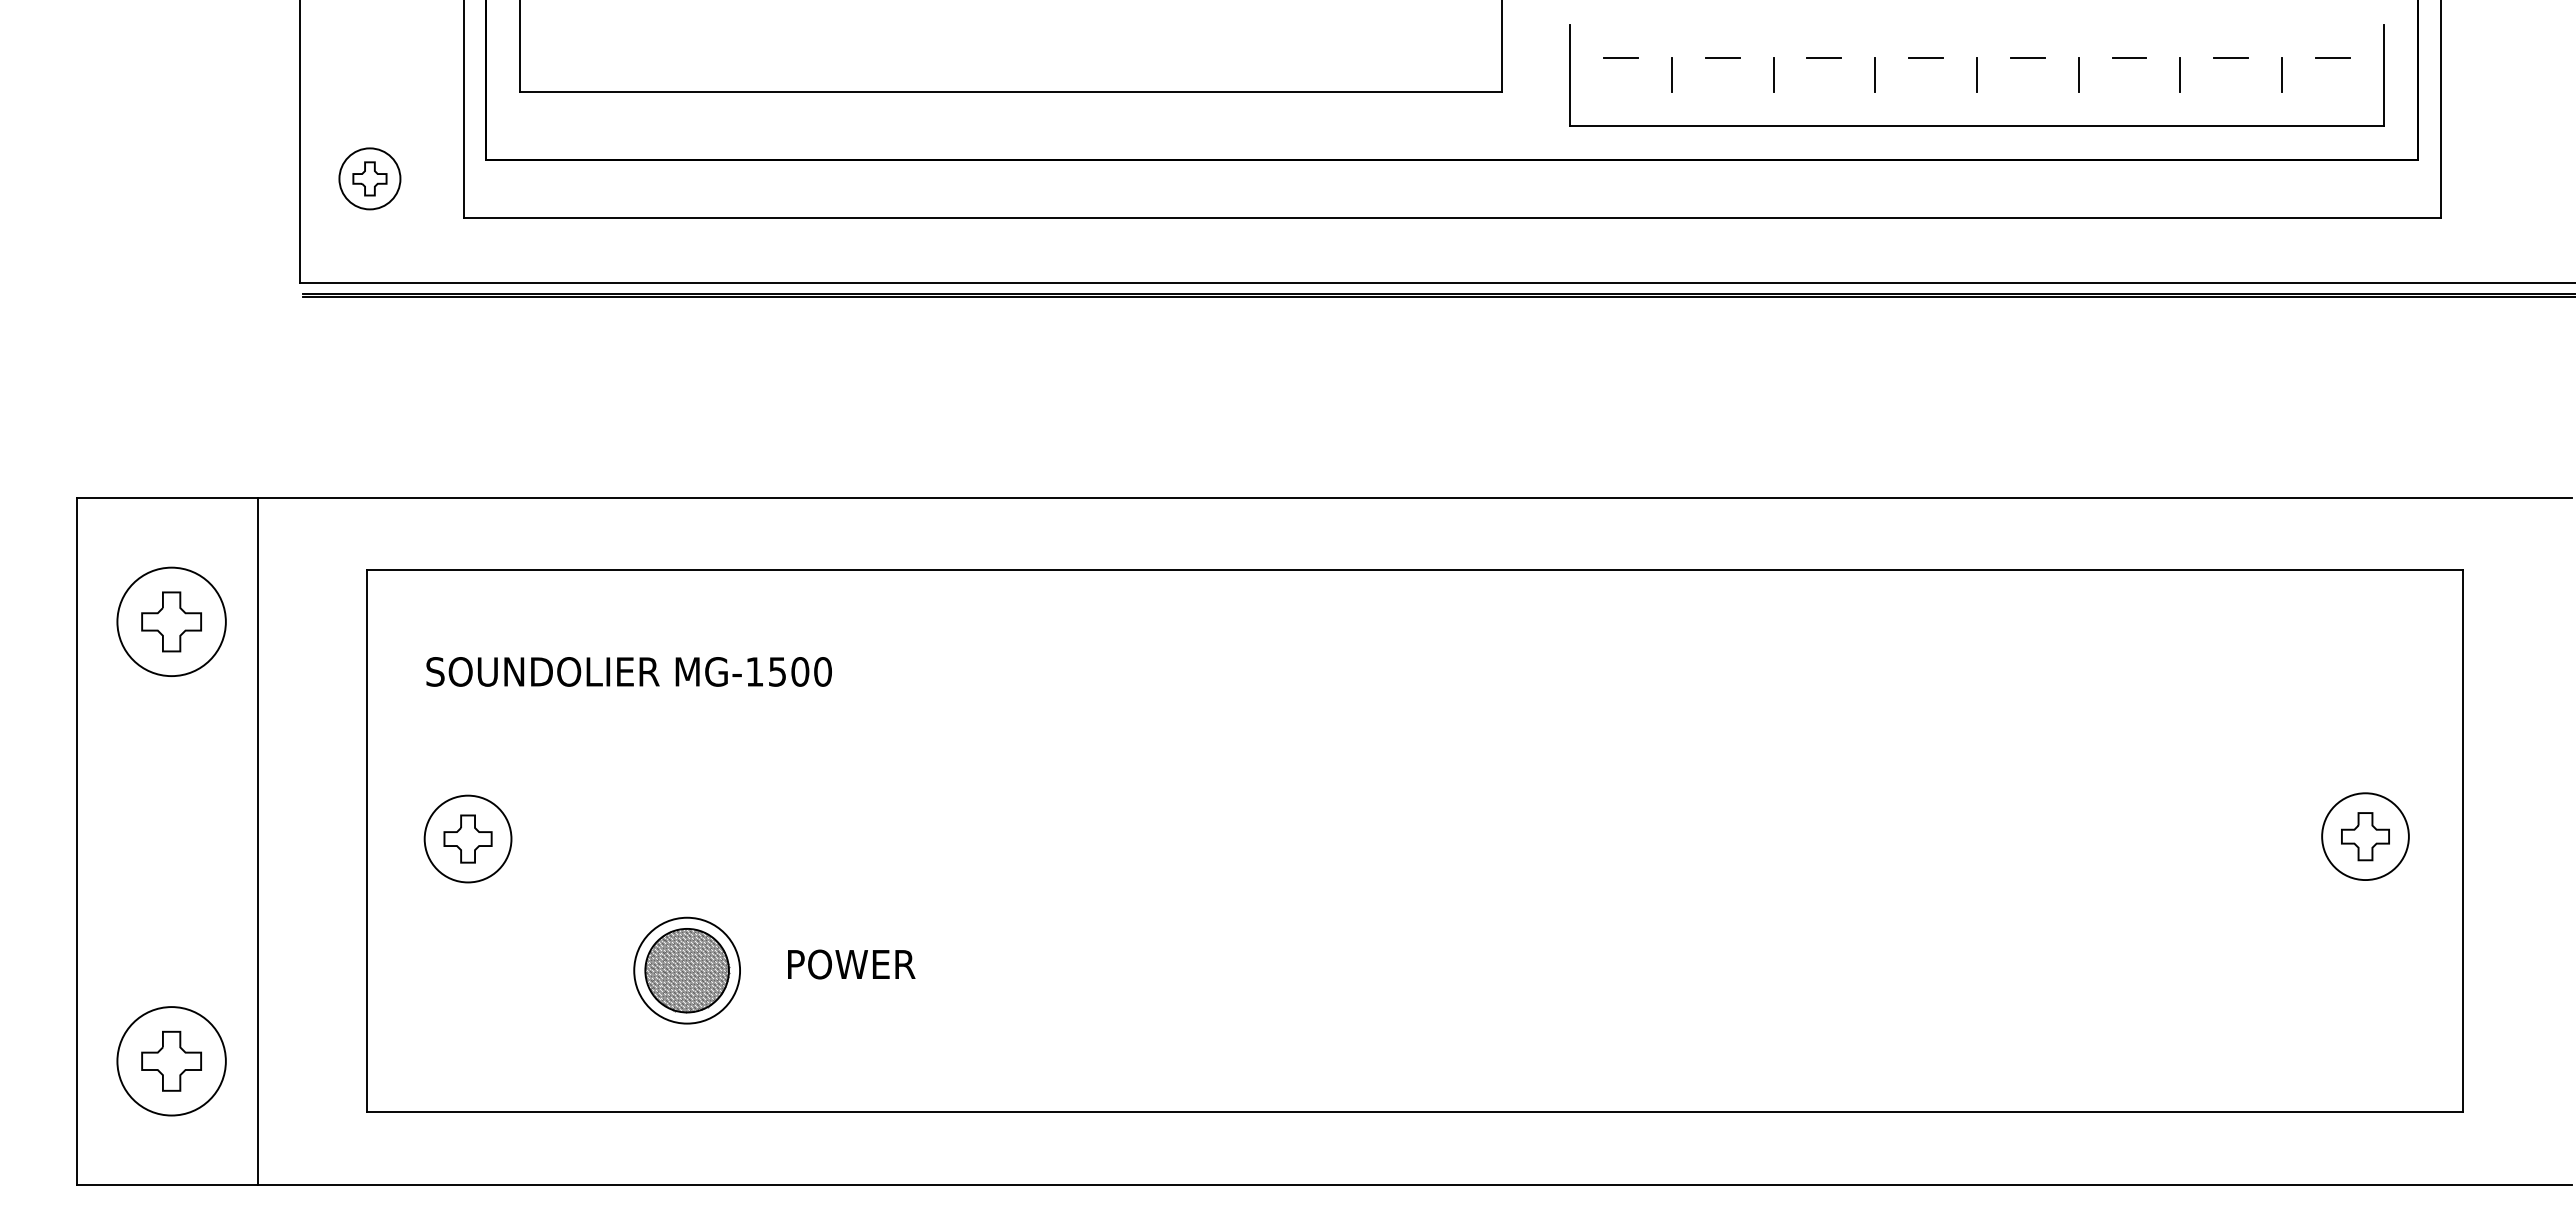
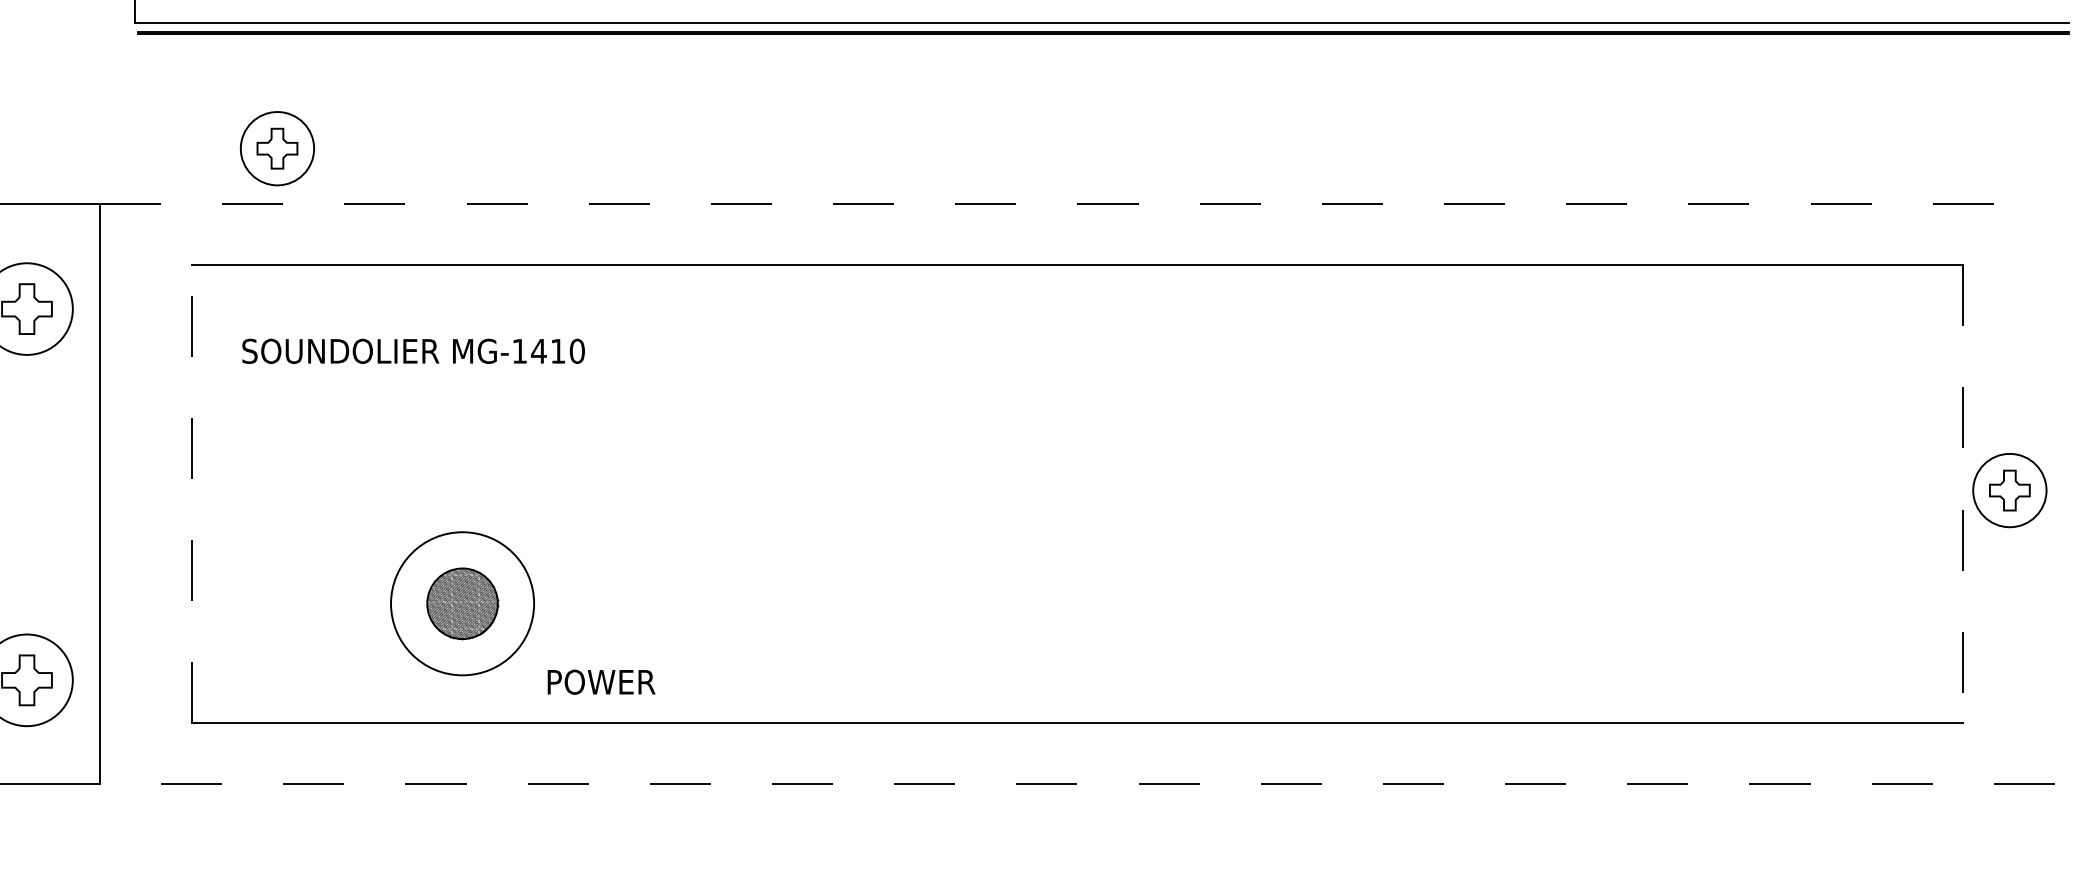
line: (1414, 497) -> (1077, 203), solid -> dashed
text: (788, 671) -> (548, 351), MG-1500 -> MG-1410
part: (2365, 836) -> (2009, 490), moved
part: (467, 838) -> (276, 148), moved
line: (366, 840) -> (191, 493), solid -> dashed
line: (2463, 841) -> (1963, 494), solid -> dashed
text: (851, 964) -> (601, 682), moved
circle: (687, 970) -> (462, 603), size x1.6
line: (1414, 1184) -> (1077, 784), solid -> dashed

